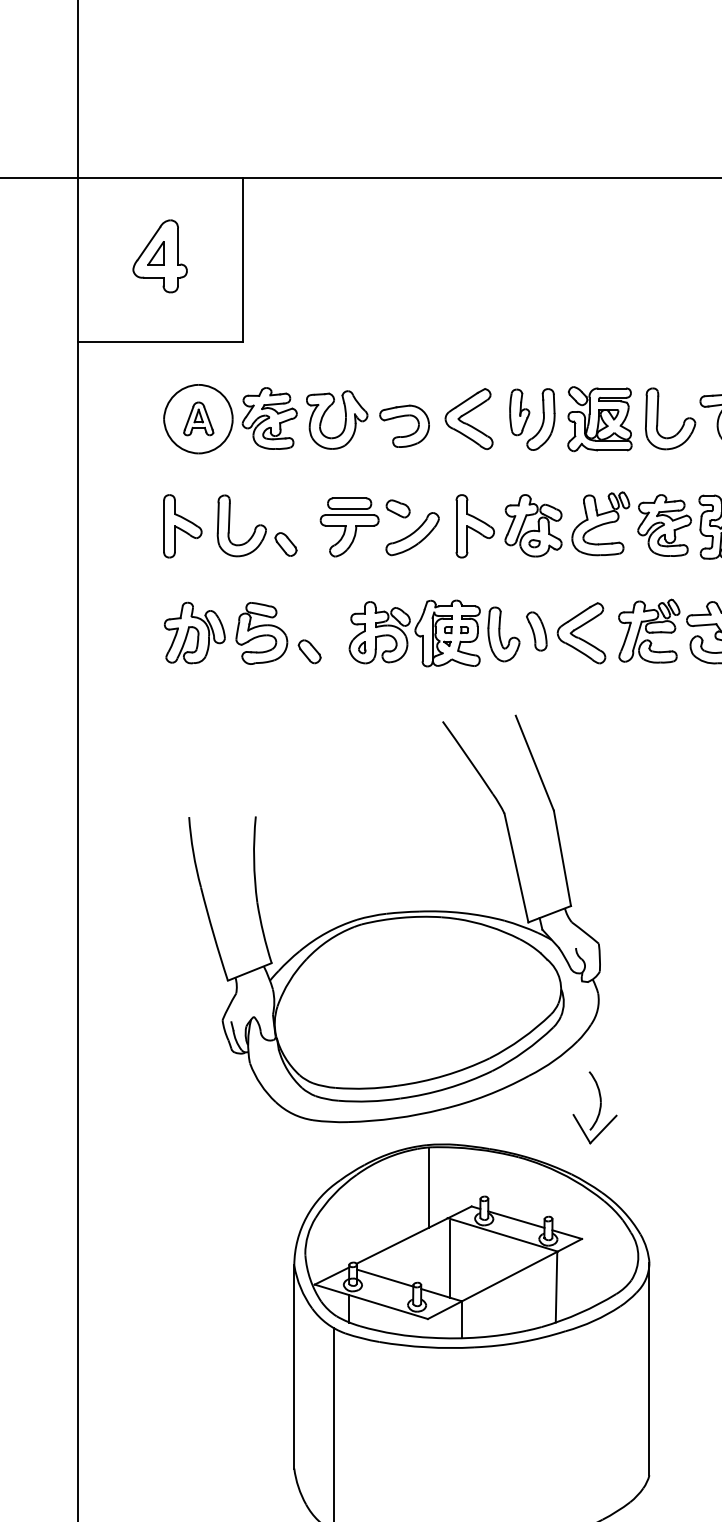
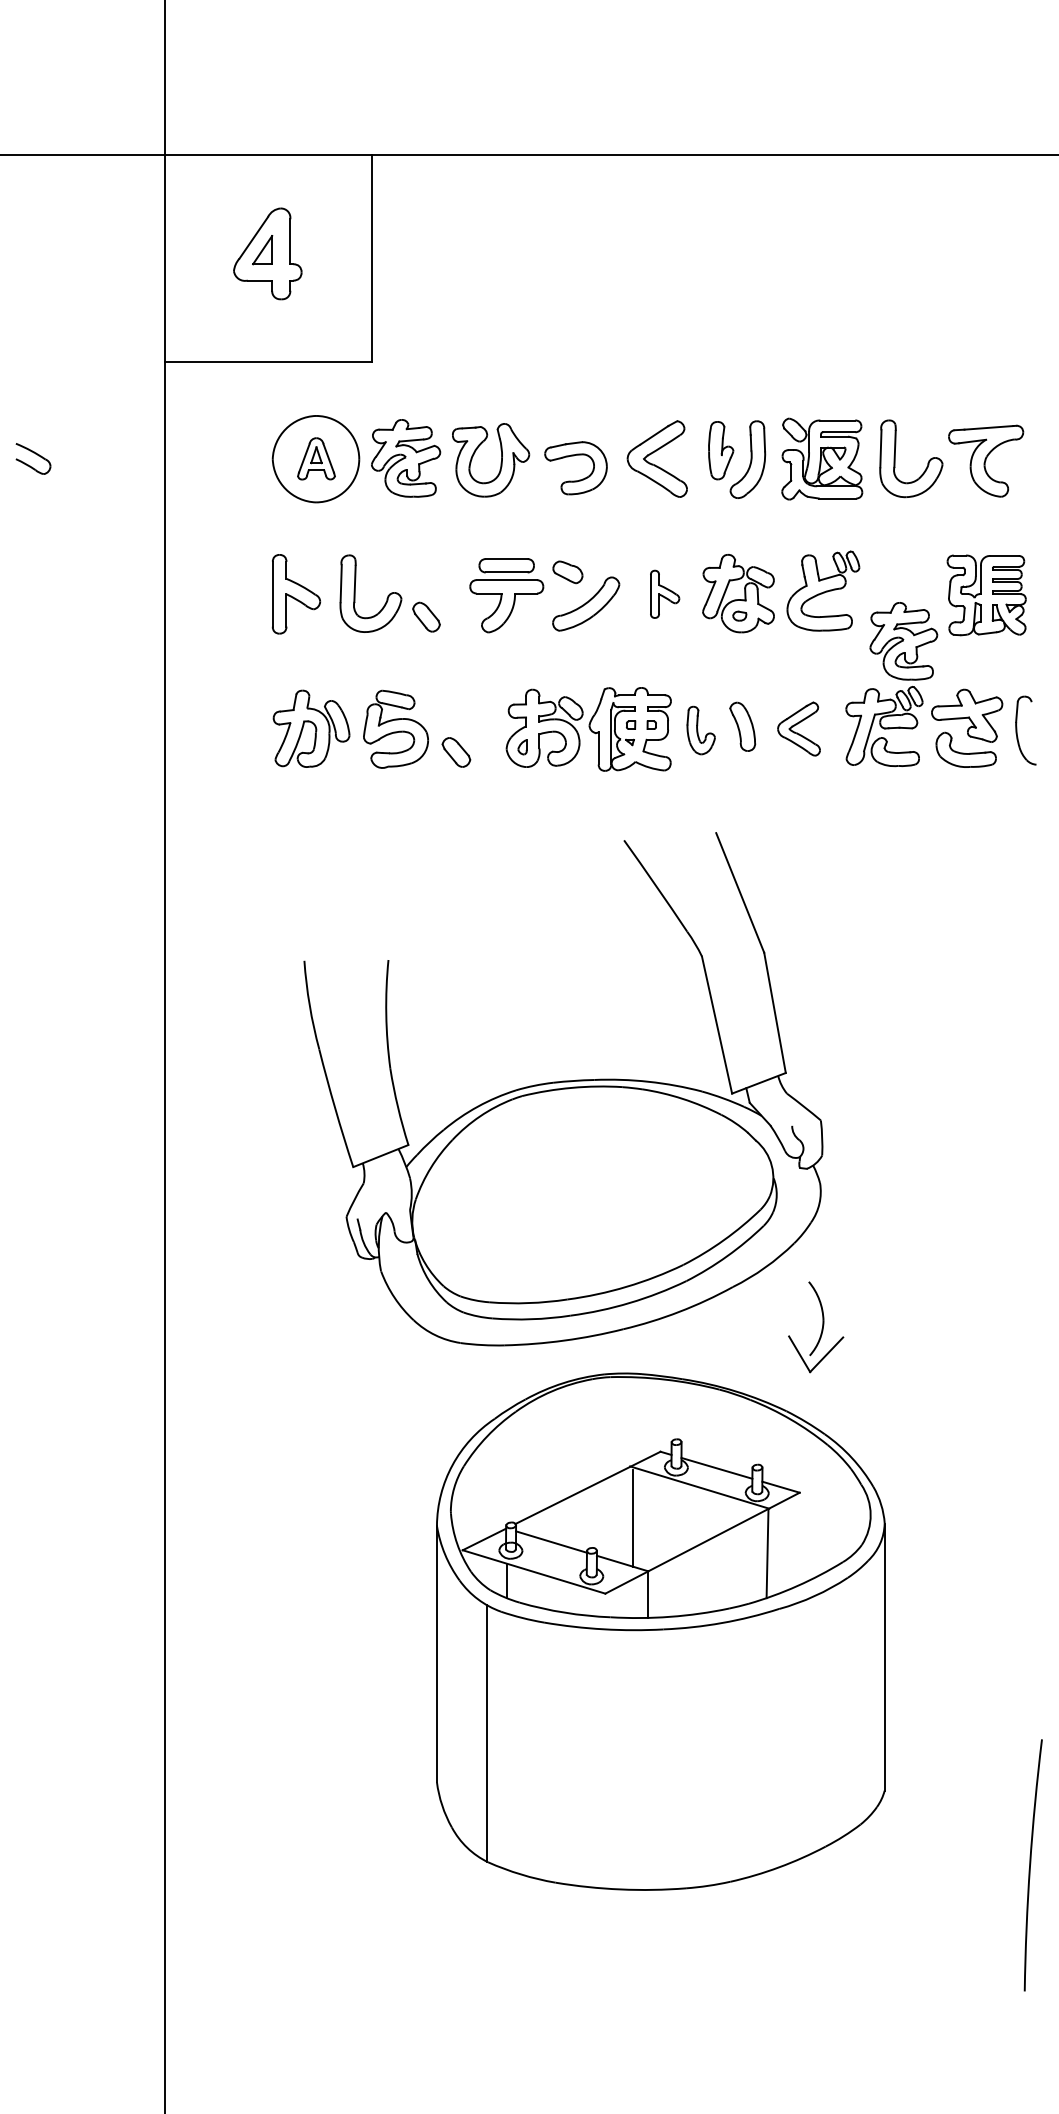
part: (664, 525) -> (903, 641), moved
part: (474, 526) -> (664, 594), size x0.6
part: (581, 632) -> (798, 728), size x0.7
part: (503, 634) -> (700, 730), size x0.7
line: (429, 1187) -> (607, 1427), removed

